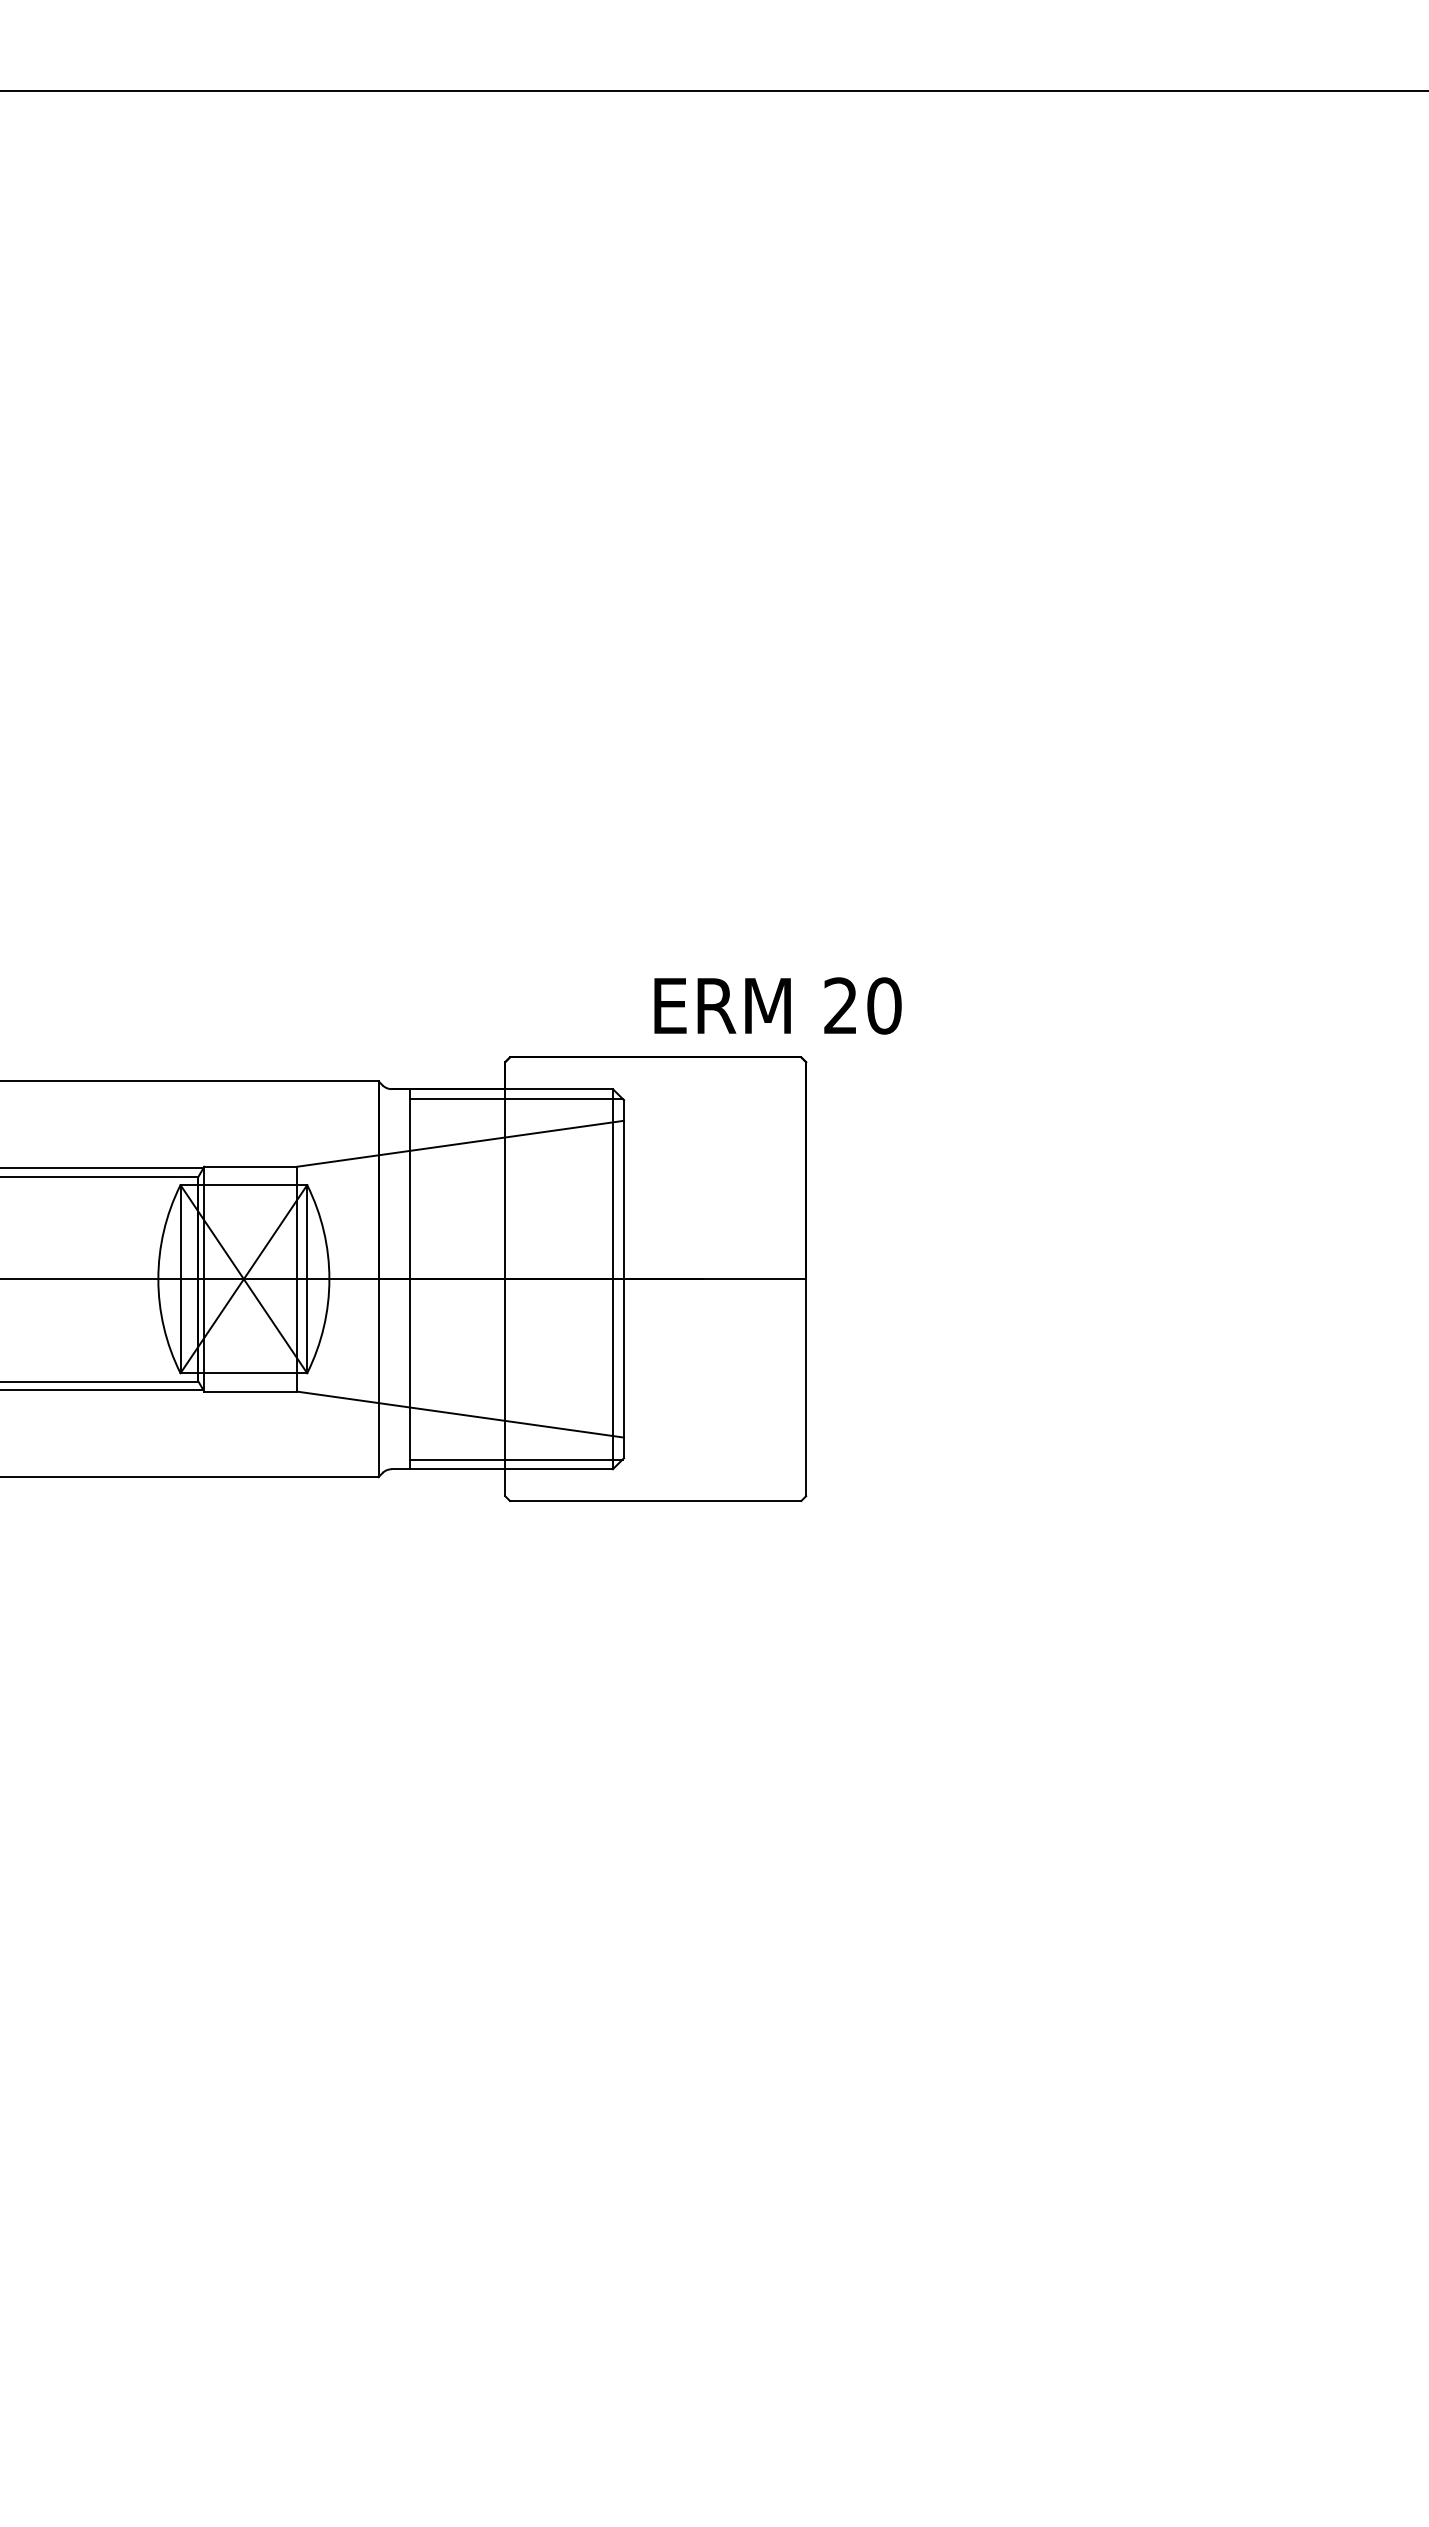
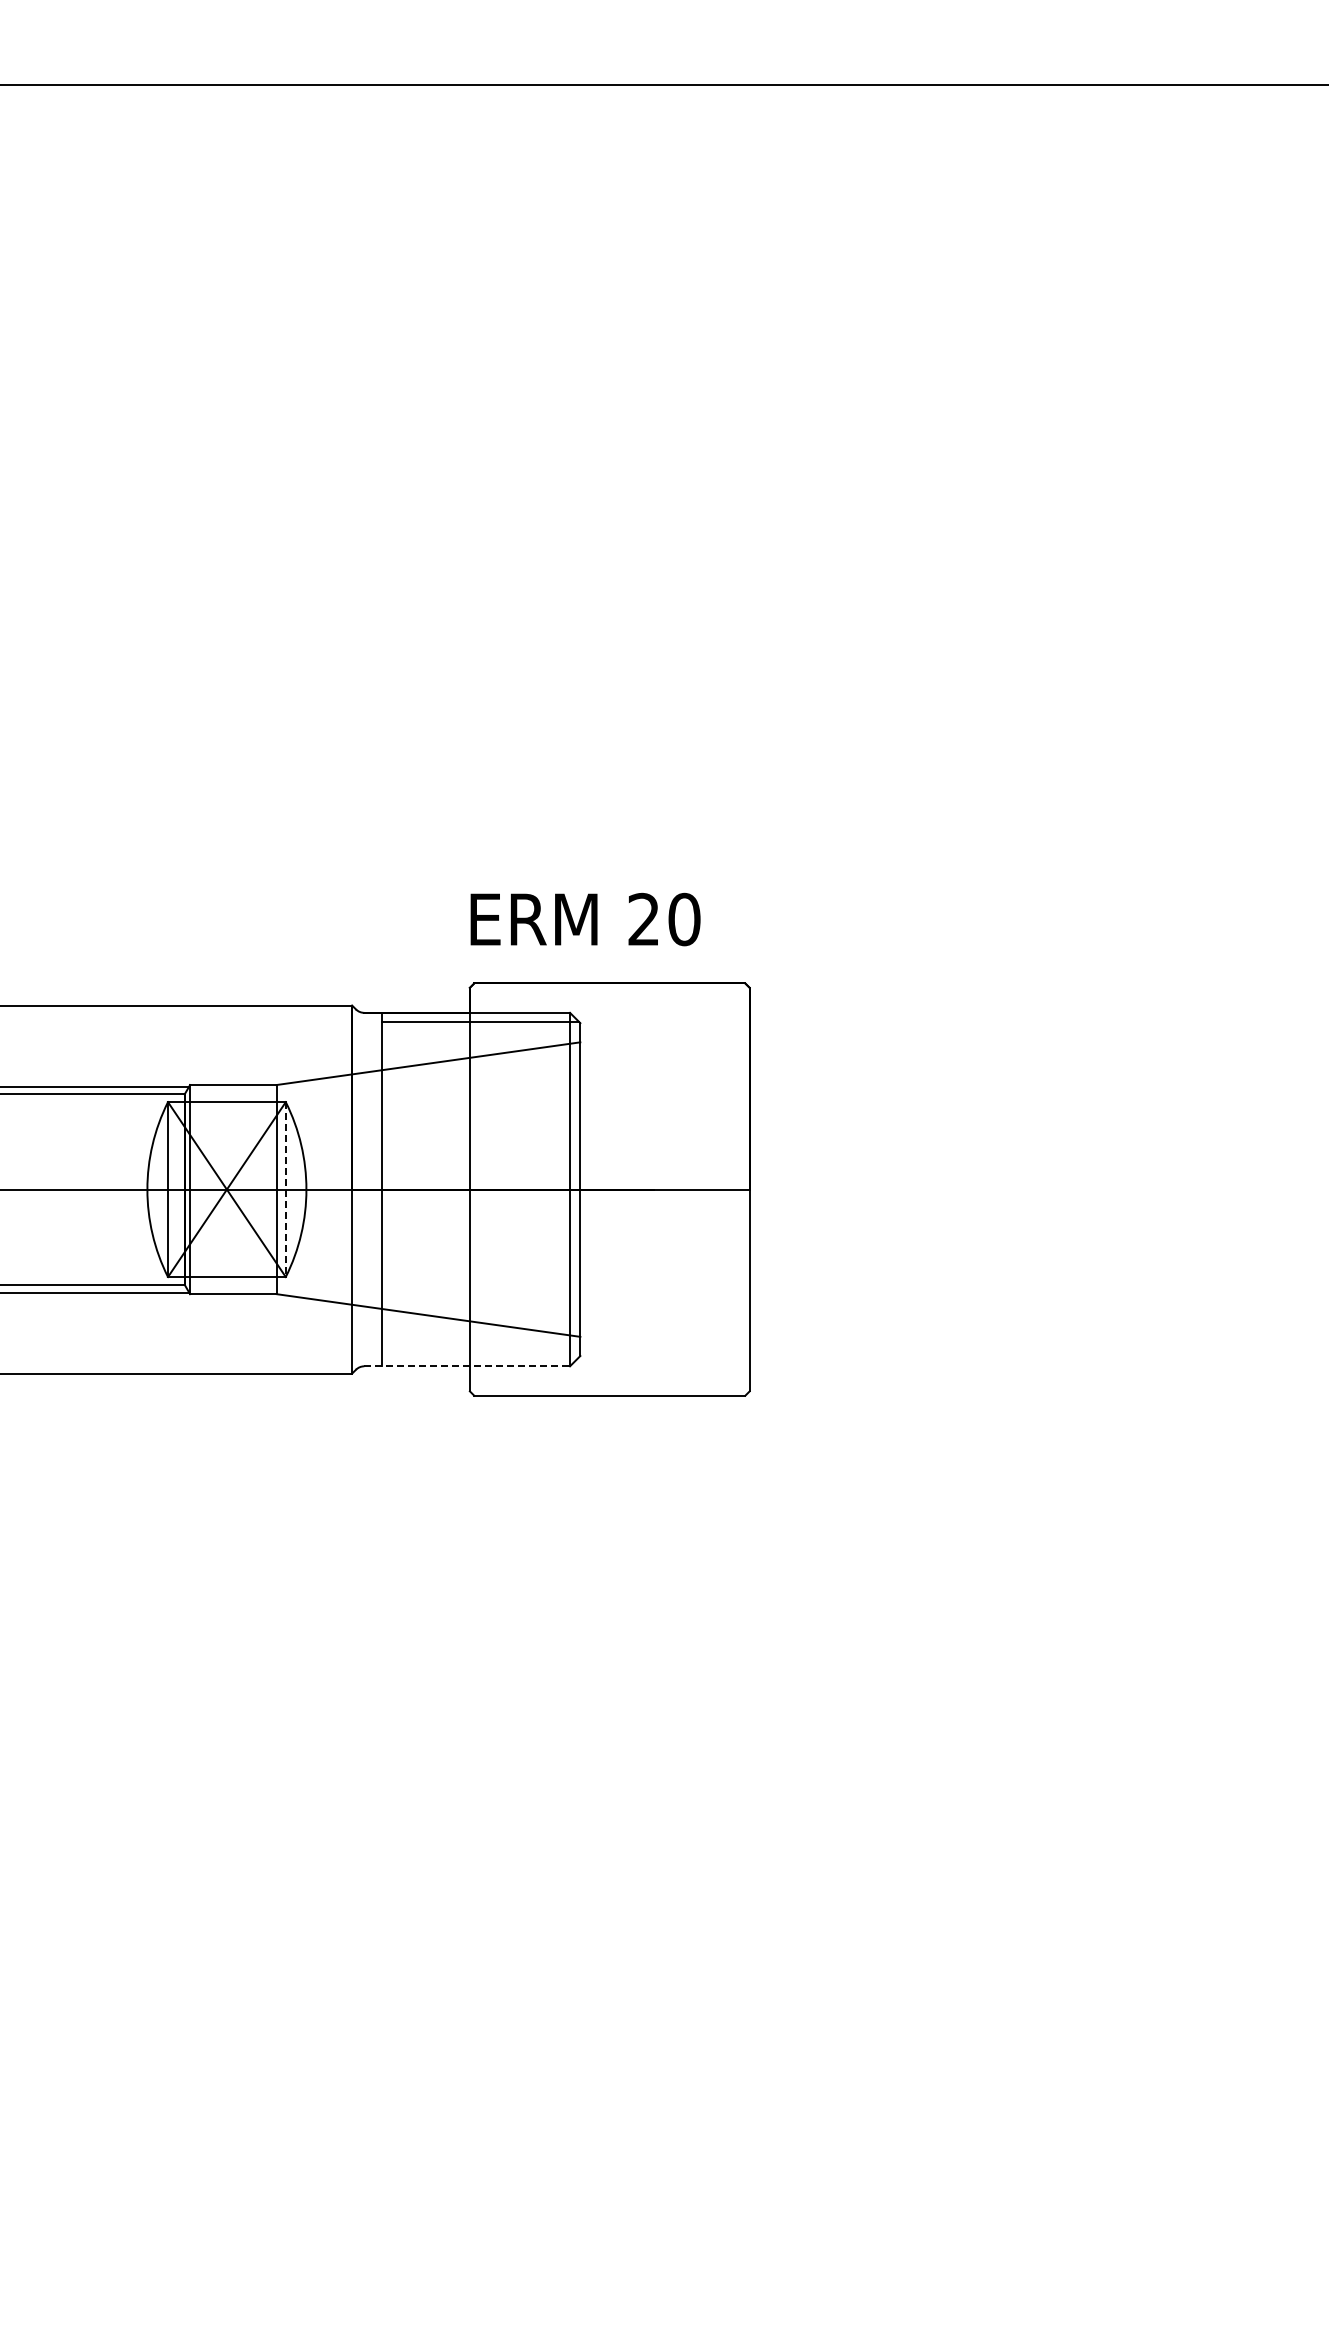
text: (777, 1005) -> (585, 919), moved
line: (306, 1280) -> (285, 1190), solid -> dashed
line: (516, 1459) -> (480, 1357), removed
line: (502, 1469) -> (467, 1366), solid -> dashed

